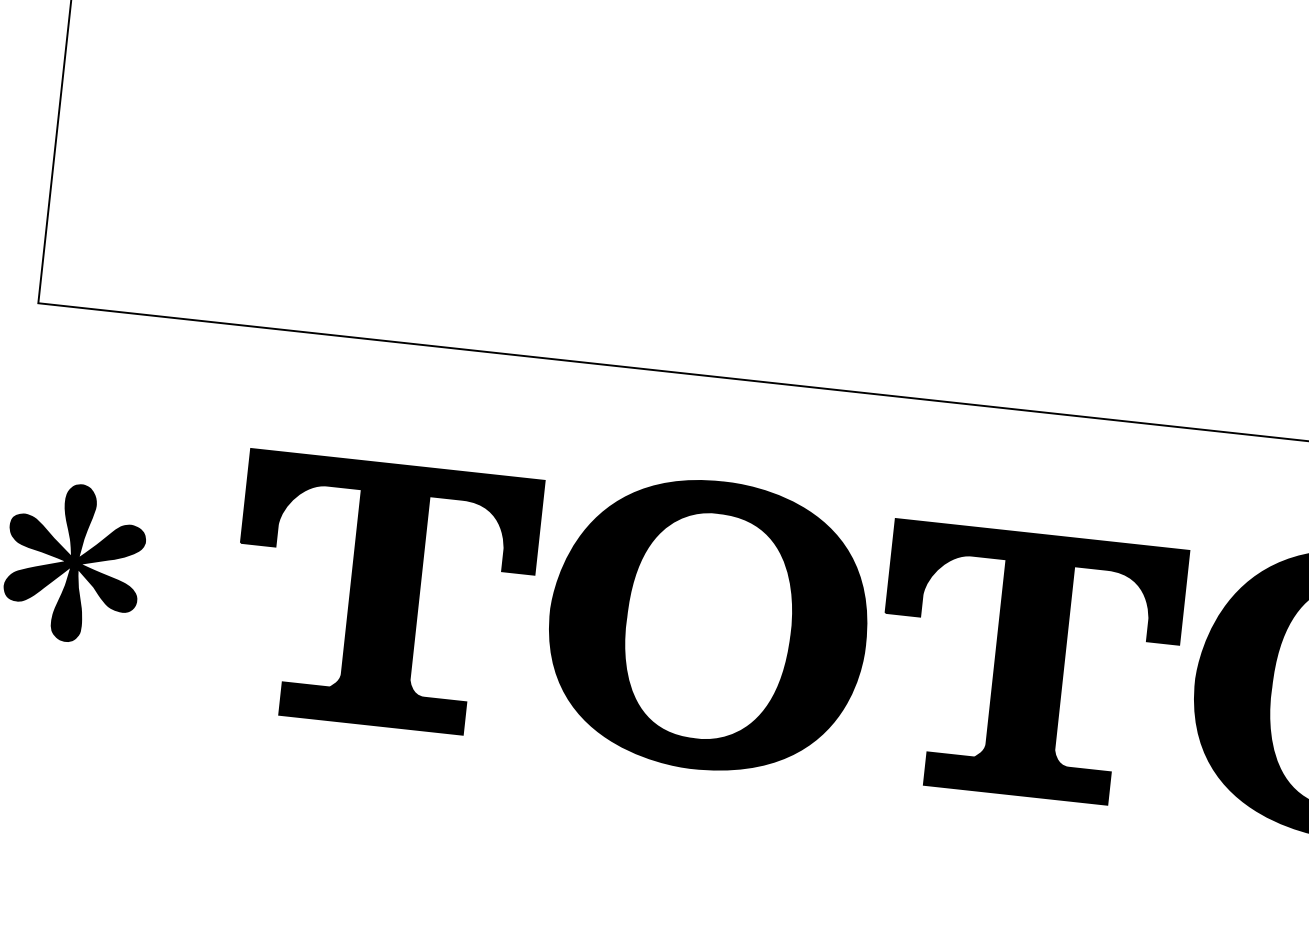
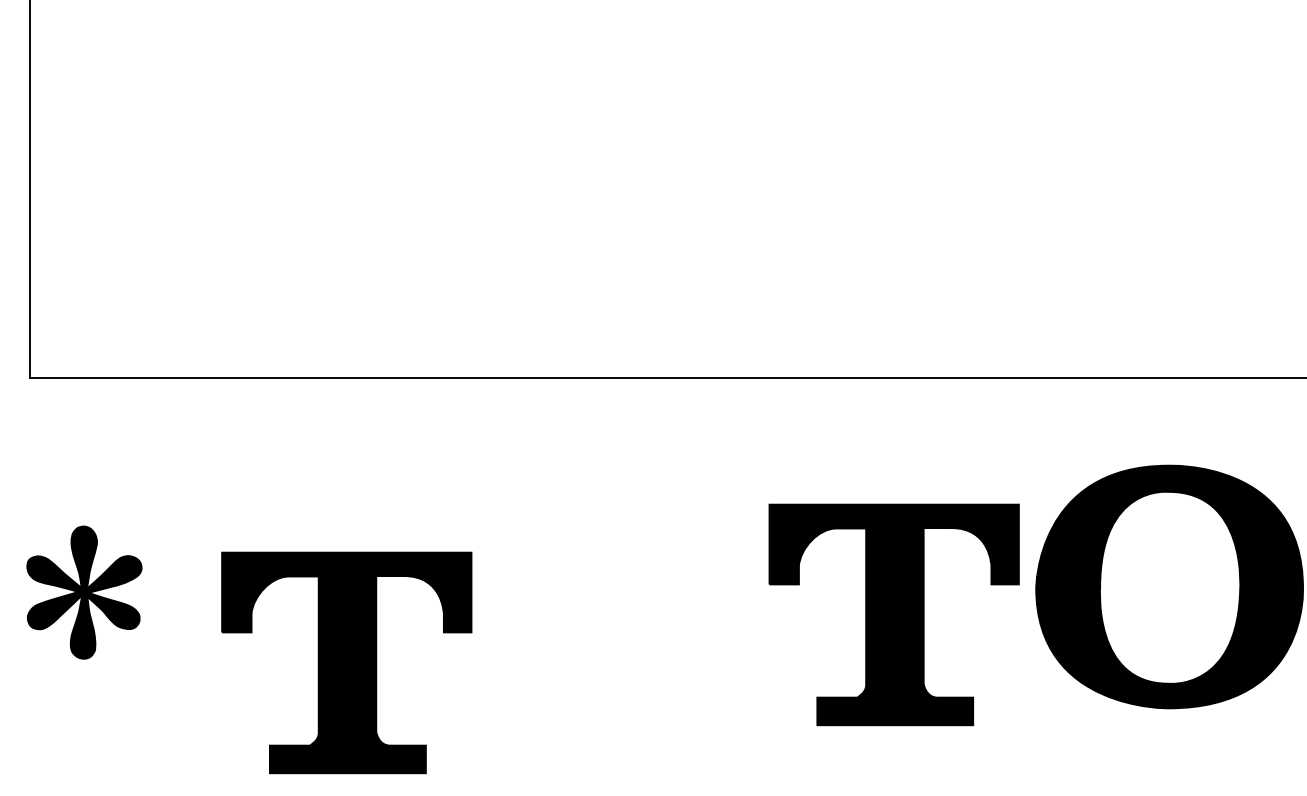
part: (383, 594) -> (346, 662), moved
part: (707, 624) -> (621, 586), removed
part: (1027, 664) -> (893, 614), moved

